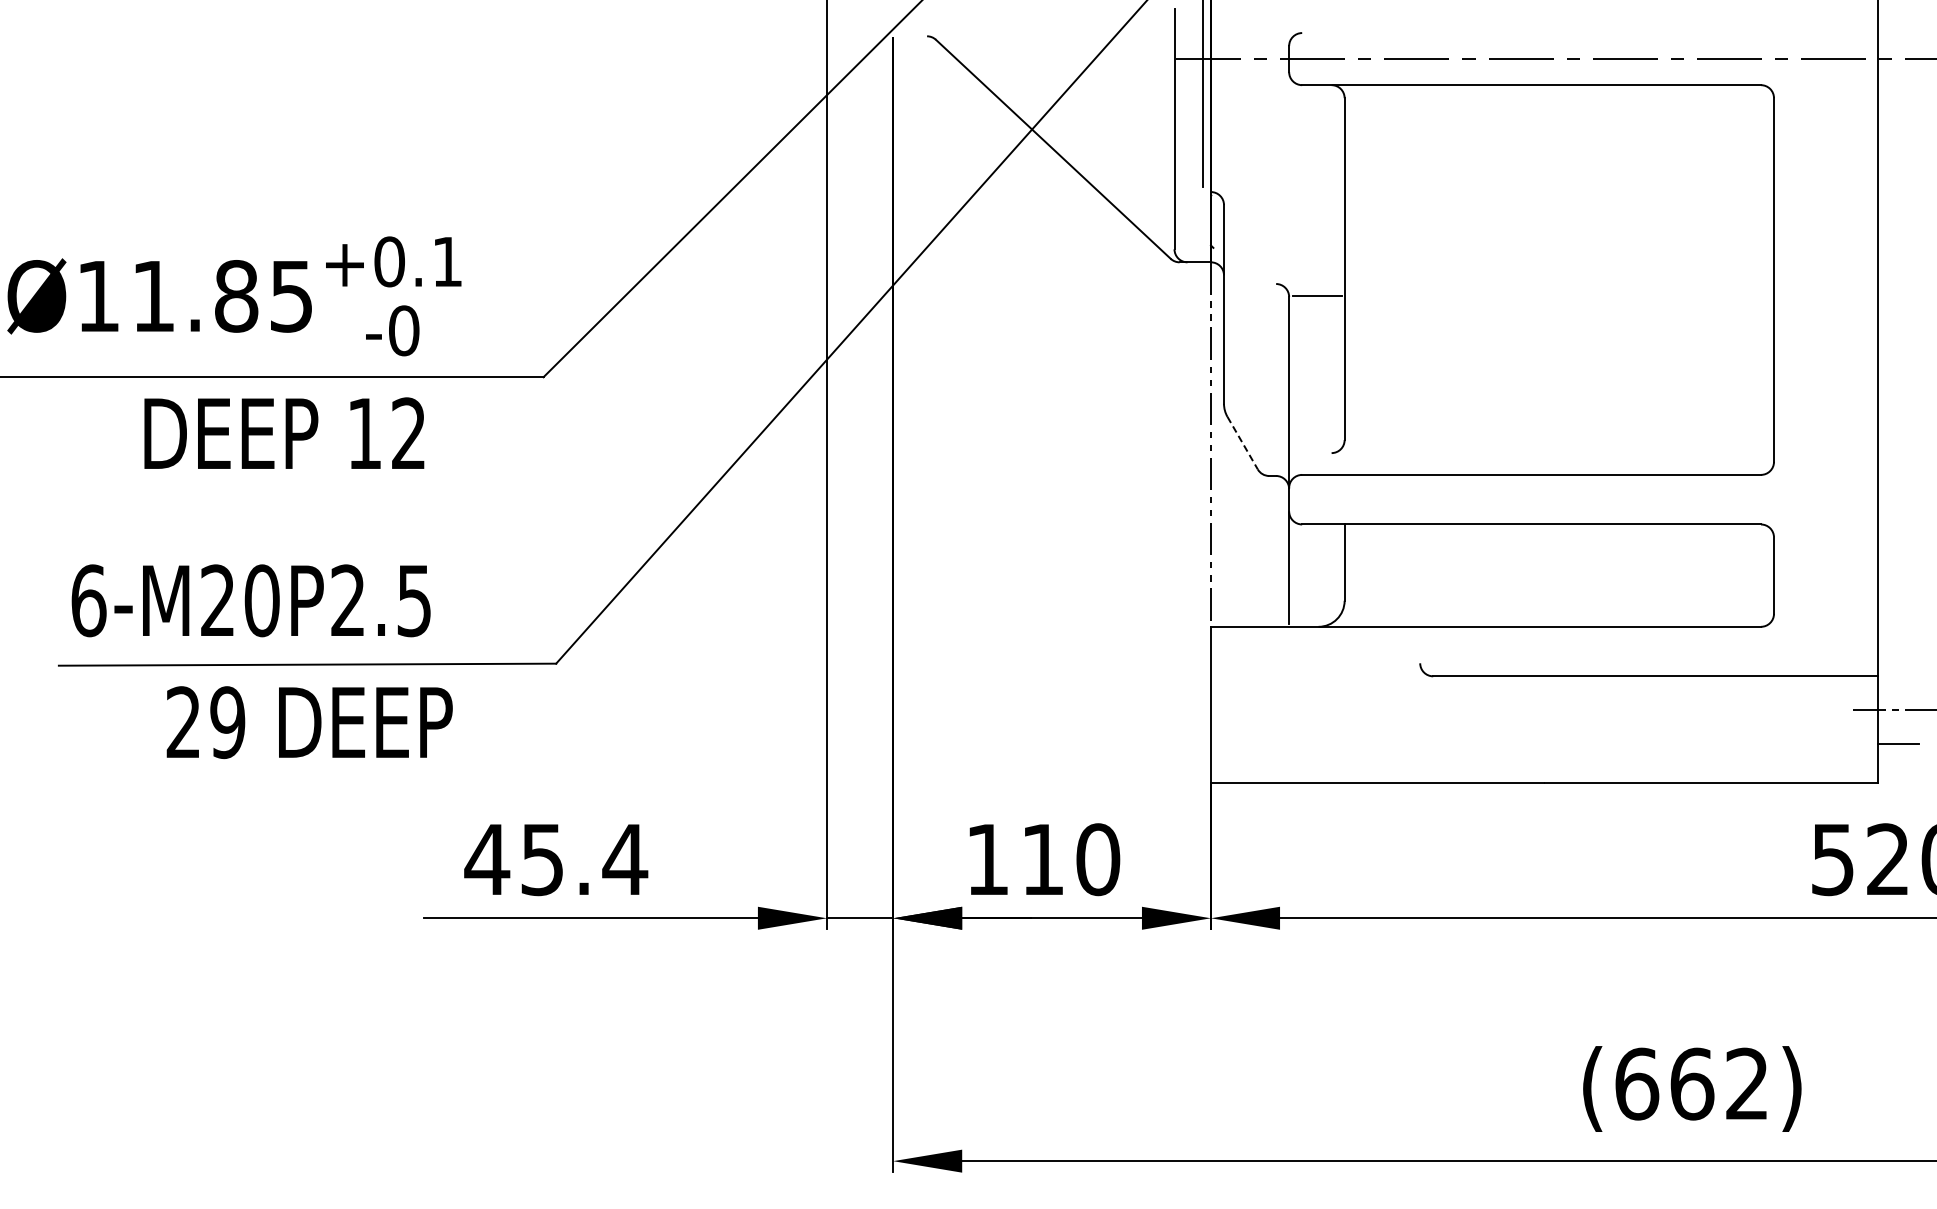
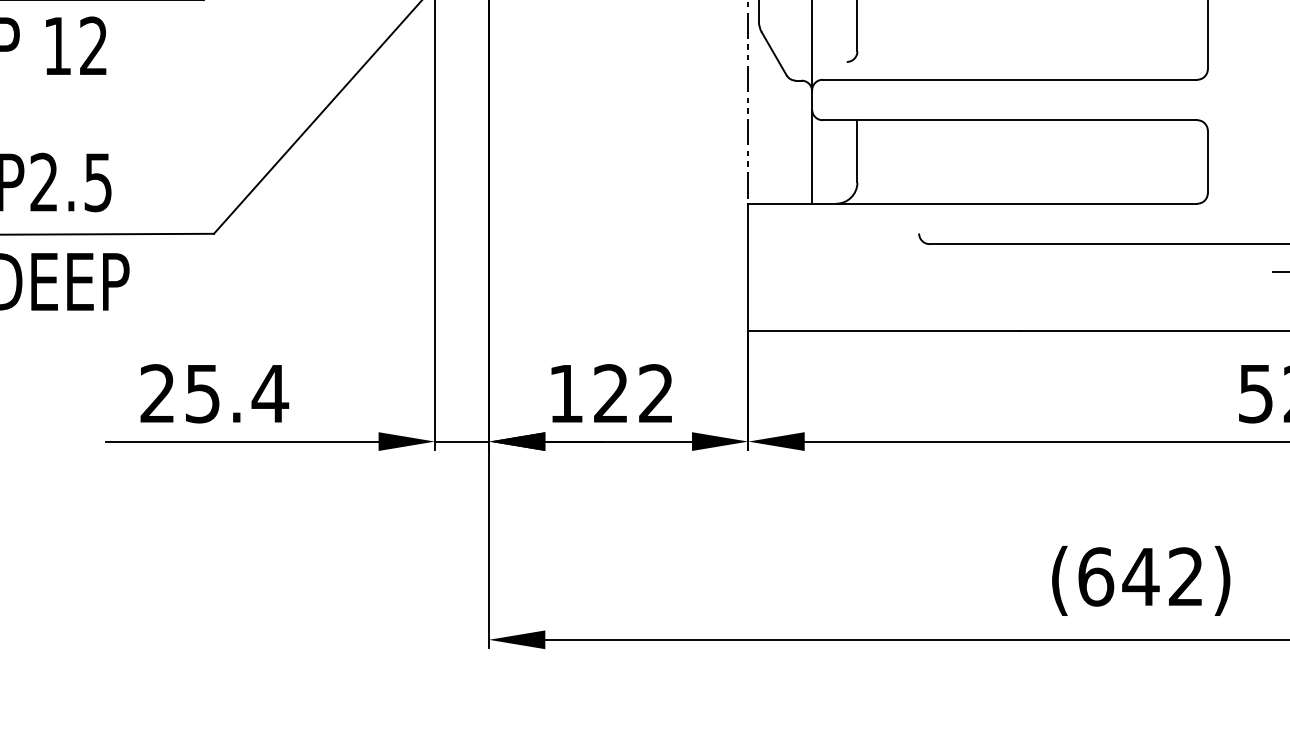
line: (1242, 443) -> (774, 54), dashed -> solid
text: (487, 858) -> (157, 392), 45.4 -> 25.4
text: (1071, 859) -> (634, 393), 110 -> 122
text: (1692, 1083) -> (1141, 576), (662) -> (642)

